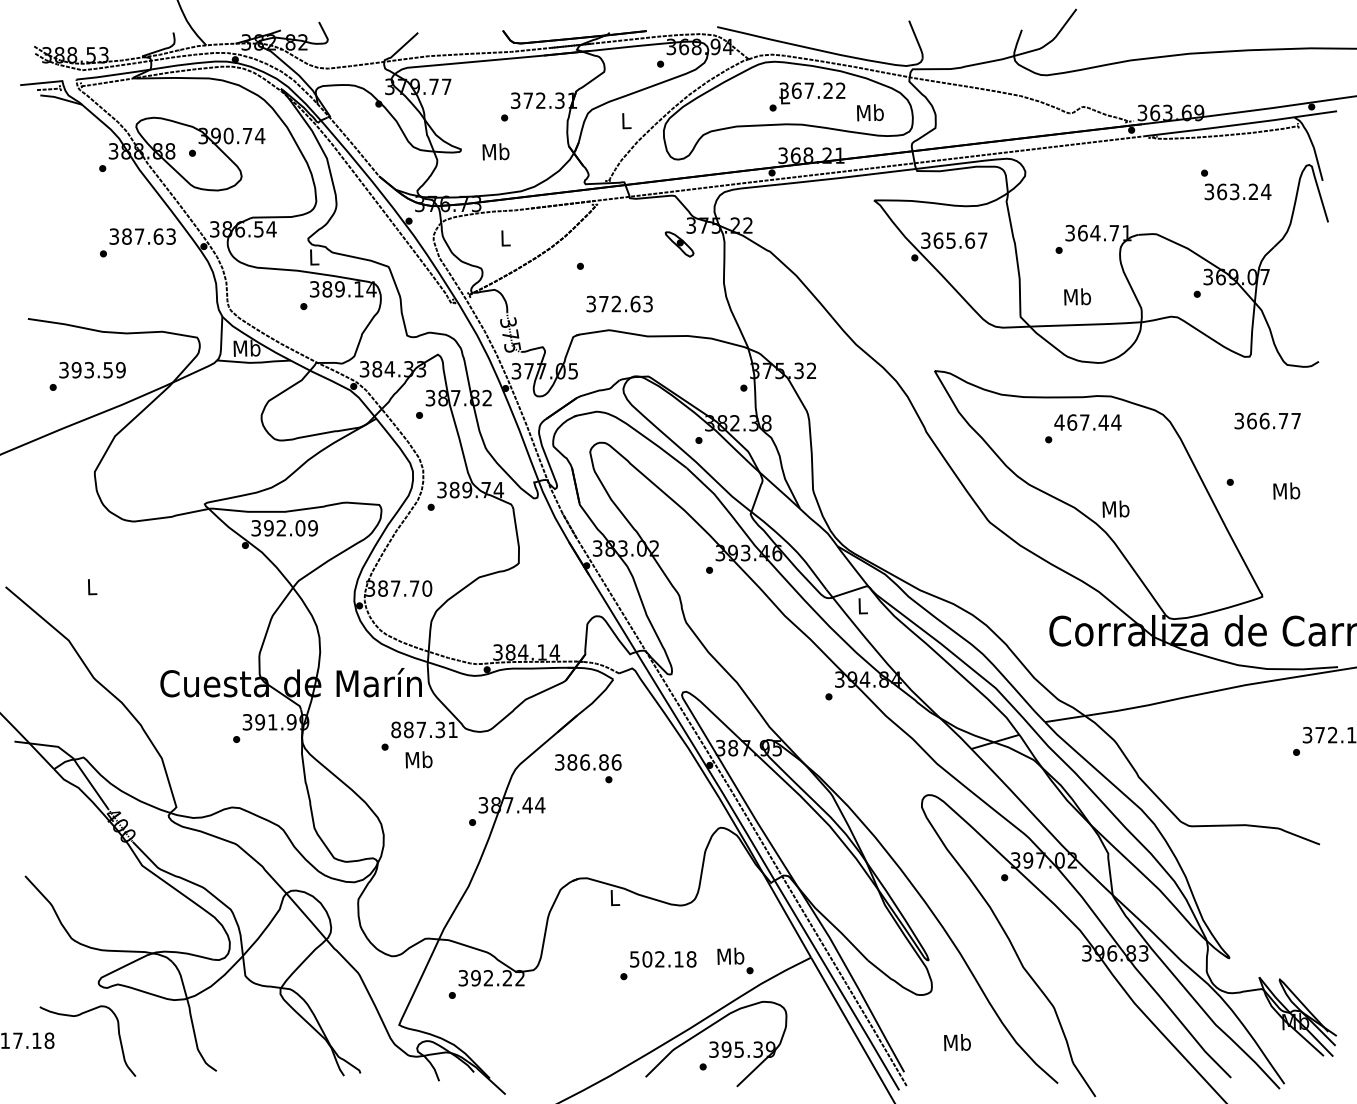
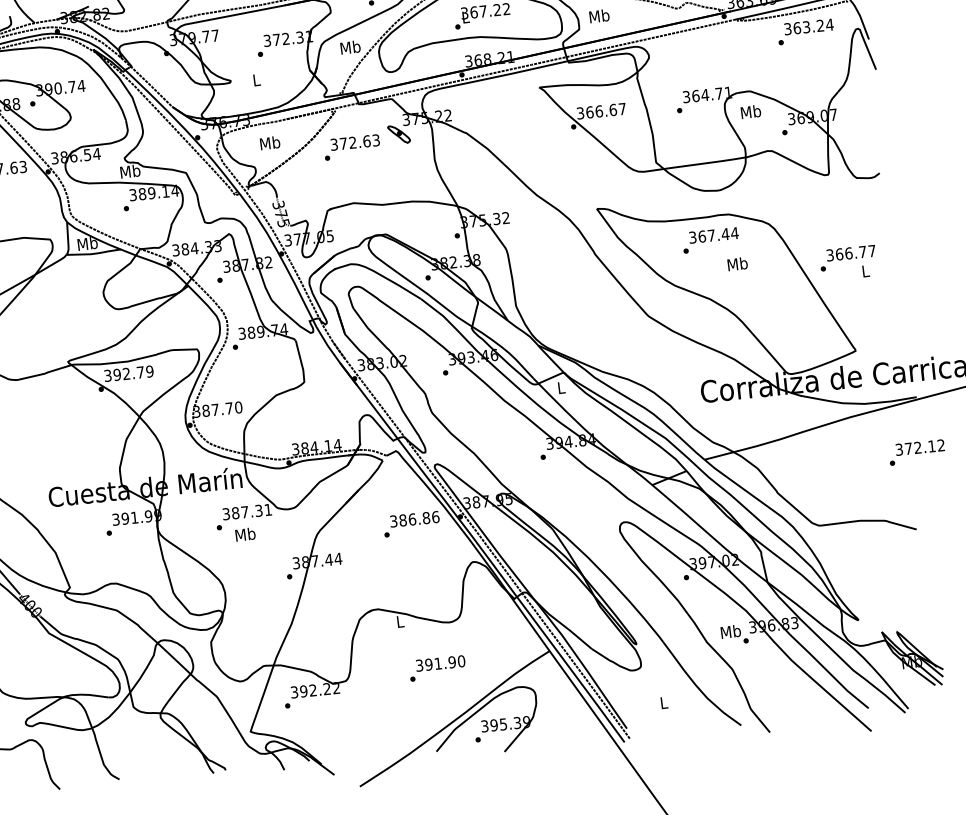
text: (870, 112) -> (599, 15), moved
text: (626, 120) -> (350, 47), L -> Mb
text: (495, 151) -> (256, 79), Mb -> L
text: (1237, 191) -> (808, 26), moved
text: (505, 237) -> (270, 142), L -> Mb
text: (951, 240) -> (599, 111), 365.67 -> 366.67
text: (313, 256) -> (129, 170), L -> Mb
text: (1077, 296) -> (750, 111), moved
text: (619, 303) -> (355, 142), moved
text: (1267, 420) -> (850, 252), moved
text: (1059, 422) -> (692, 237), 467.44 -> 367.44
text: (1286, 490) -> (865, 270), Mb -> L
text: (1115, 508) -> (737, 263), moved
text: (300, 528) -> (140, 372), 392.09 -> 392.79
text: (396, 729) -> (226, 513), 887.31 -> 387.31
text: (588, 762) -> (415, 519), moved
text: (663, 959) -> (440, 663), 502.18 -> 391.90
text: (735, 960) -> (734, 634), moved
text: (957, 1042) -> (664, 702), Mb -> L

